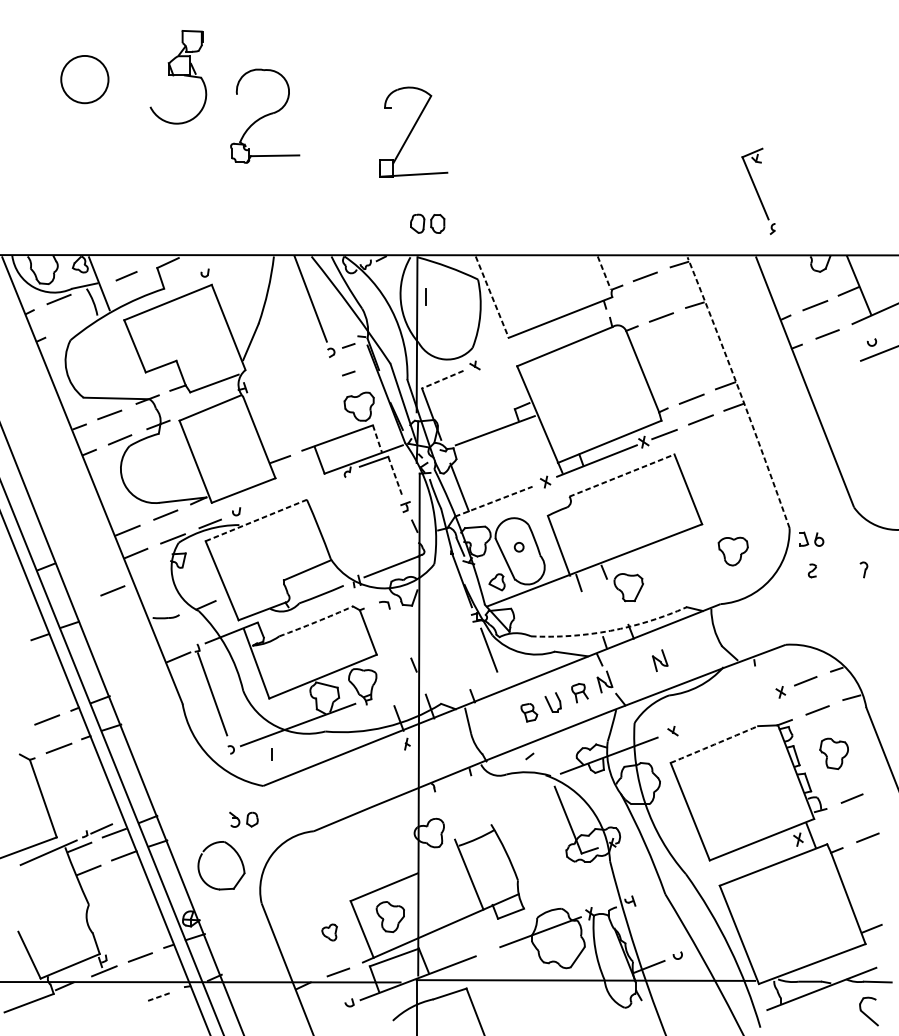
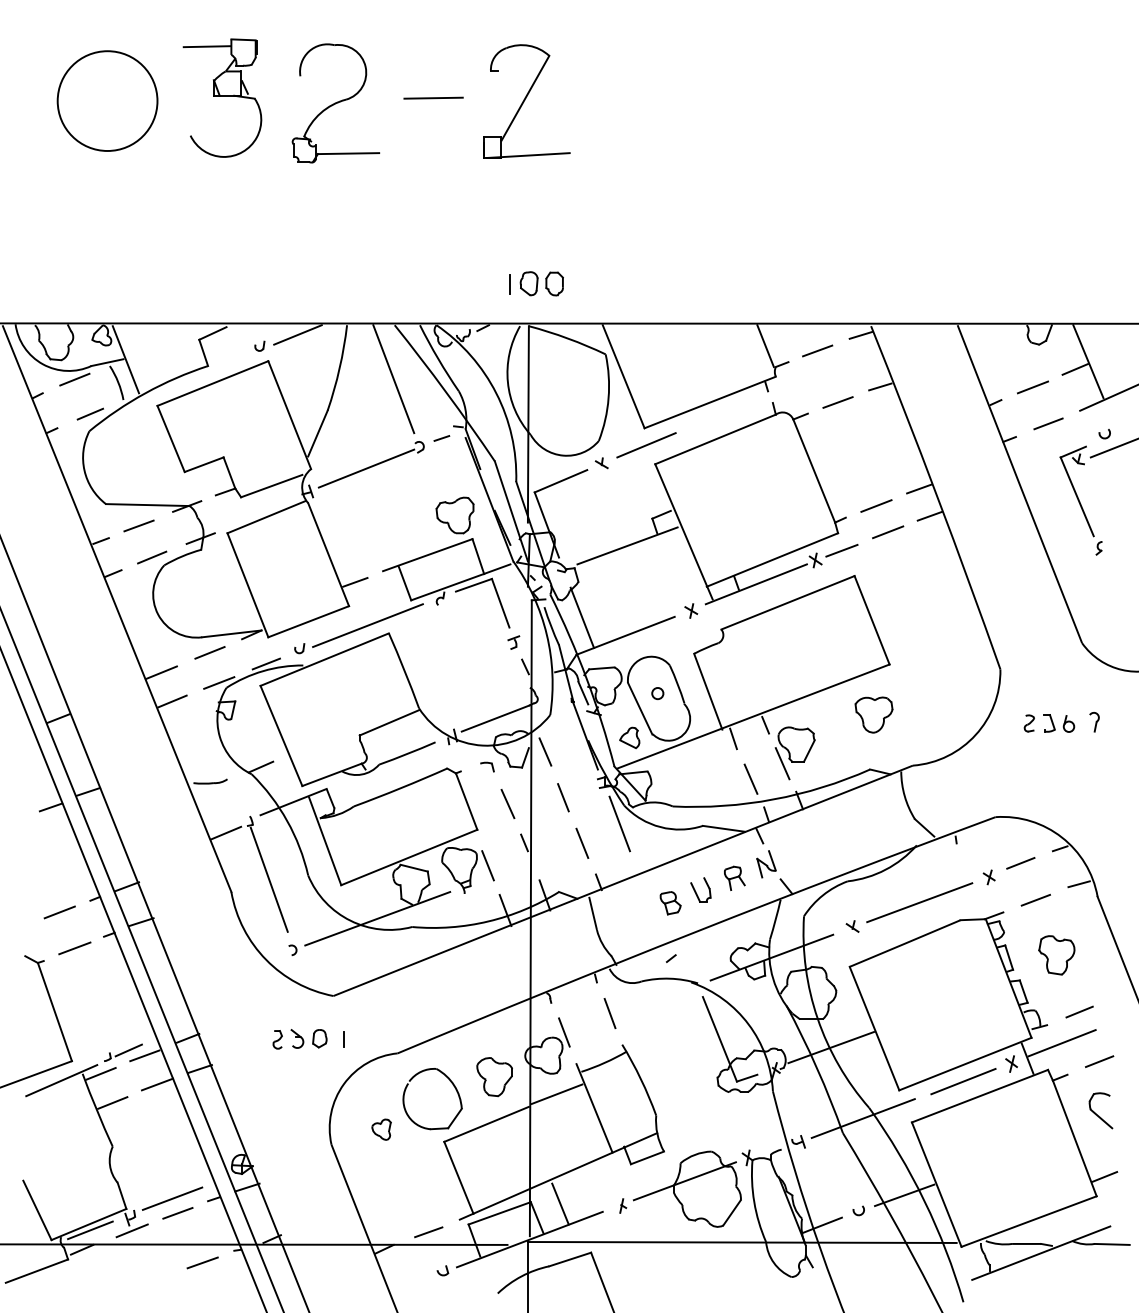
line: (162, 36) -> (206, 46), added
line: (342, 76) -> (433, 97), added
circle: (84, 79) -> (107, 100), size x1.67
part: (264, 116) -> (335, 103), moved
part: (413, 132) -> (526, 101), moved
part: (758, 191) -> (1080, 500), moved
line: (234, 263) -> (297, 334), added
line: (604, 273) -> (765, 346), dashed -> solid
line: (125, 275) -> (89, 413), moved
line: (425, 296) -> (509, 284), moved
line: (492, 296) -> (623, 376), dashed -> solid
line: (510, 351) -> (646, 445), added
line: (289, 369) -> (366, 468), added
line: (348, 373) -> (441, 473), removed
line: (442, 379) -> (560, 481), dashed -> solid
arc: (739, 392) -> (937, 497), dashed -> solid
line: (377, 439) -> (478, 557), dashed -> solid
line: (621, 475) -> (787, 602), dashed -> solid
line: (395, 476) -> (500, 603), dashed -> solid
line: (290, 493) -> (367, 625), added
line: (493, 501) -> (625, 635), dashed -> solid
line: (256, 520) -> (325, 659), dashed -> solid
part: (811, 539) -> (1059, 723), moved
part: (732, 551) -> (873, 714), moved
line: (112, 590) -> (142, 748), removed
line: (430, 592) -> (545, 751), added
line: (617, 602) -> (782, 763), added
line: (592, 614) -> (750, 778), added
arc: (316, 622) -> (400, 788), dashed -> solid
line: (444, 629) -> (563, 797), added
arc: (610, 630) -> (773, 799), dashed -> solid
line: (400, 634) -> (507, 803), added
part: (660, 660) -> (836, 837), removed
line: (459, 664) -> (582, 842), added
line: (384, 682) -> (487, 865), added
line: (725, 712) -> (919, 902), added
part: (407, 743) -> (623, 1205), moved
arc: (714, 744) -> (905, 943), dashed -> solid
line: (271, 754) -> (343, 1039), moved
line: (481, 799) -> (609, 1013), added
line: (445, 814) -> (564, 1032), added
part: (219, 820) -> (277, 1039), added
line: (837, 823) -> (1061, 1043), added
line: (656, 826) -> (831, 1047), added
line: (760, 853) -> (963, 1081), added
part: (238, 857) -> (454, 1088), moved
line: (439, 862) -> (556, 1093), added
line: (680, 882) -> (862, 1118), added
part: (390, 917) -> (494, 1077), moved
part: (329, 932) -> (381, 1129), moved
line: (713, 943) -> (904, 1195), added
line: (136, 945) -> (172, 1198), added
line: (442, 949) -> (560, 1203), added
line: (71, 971) -> (90, 1230), added
line: (159, 996) -> (202, 1262), dashed -> solid
part: (868, 1011) -> (1100, 1110), moved

